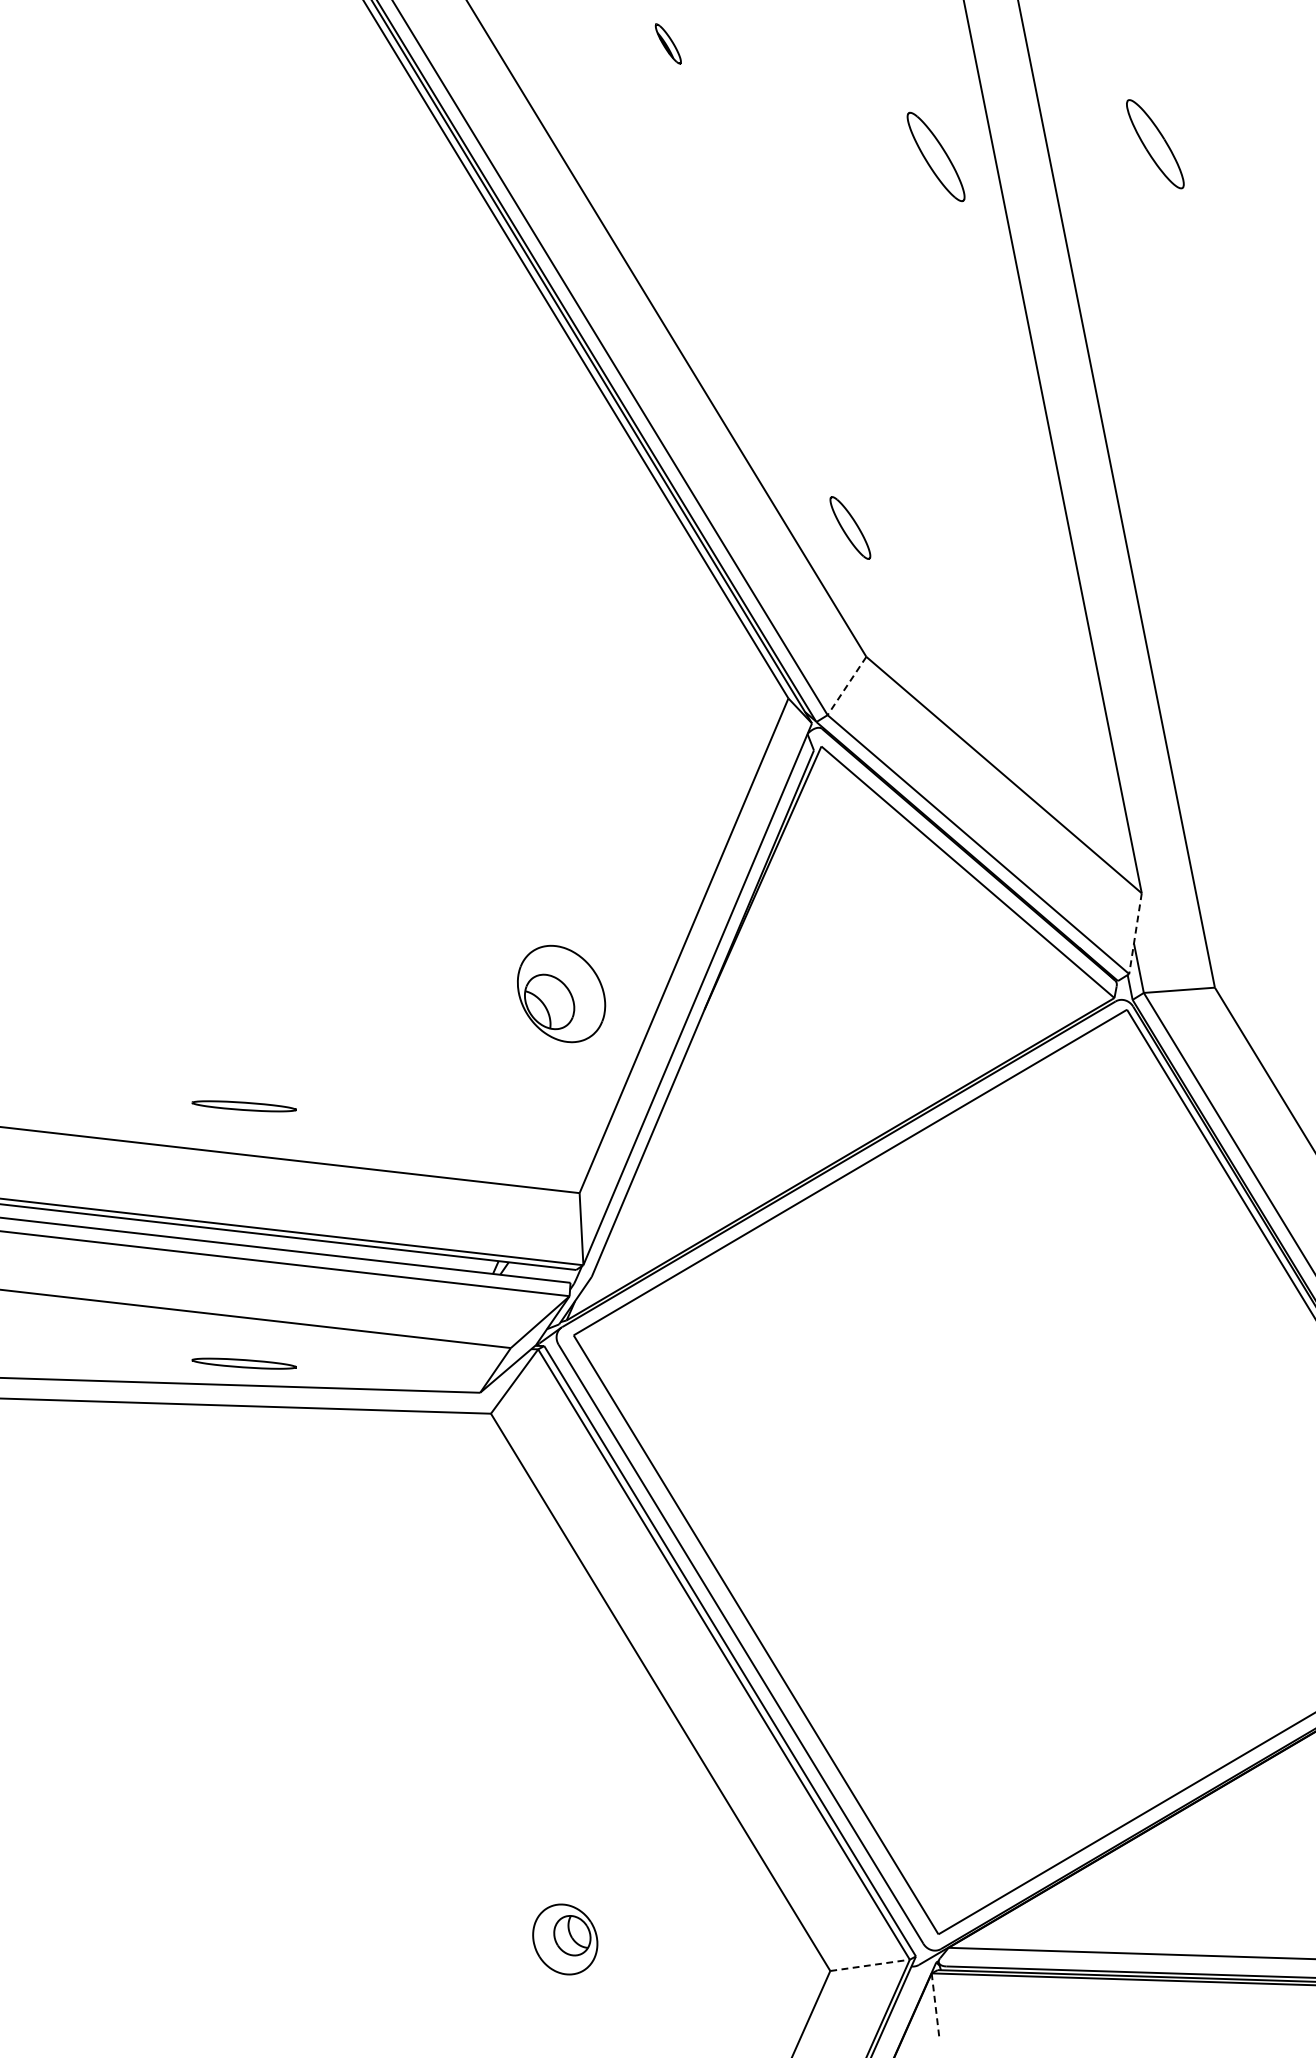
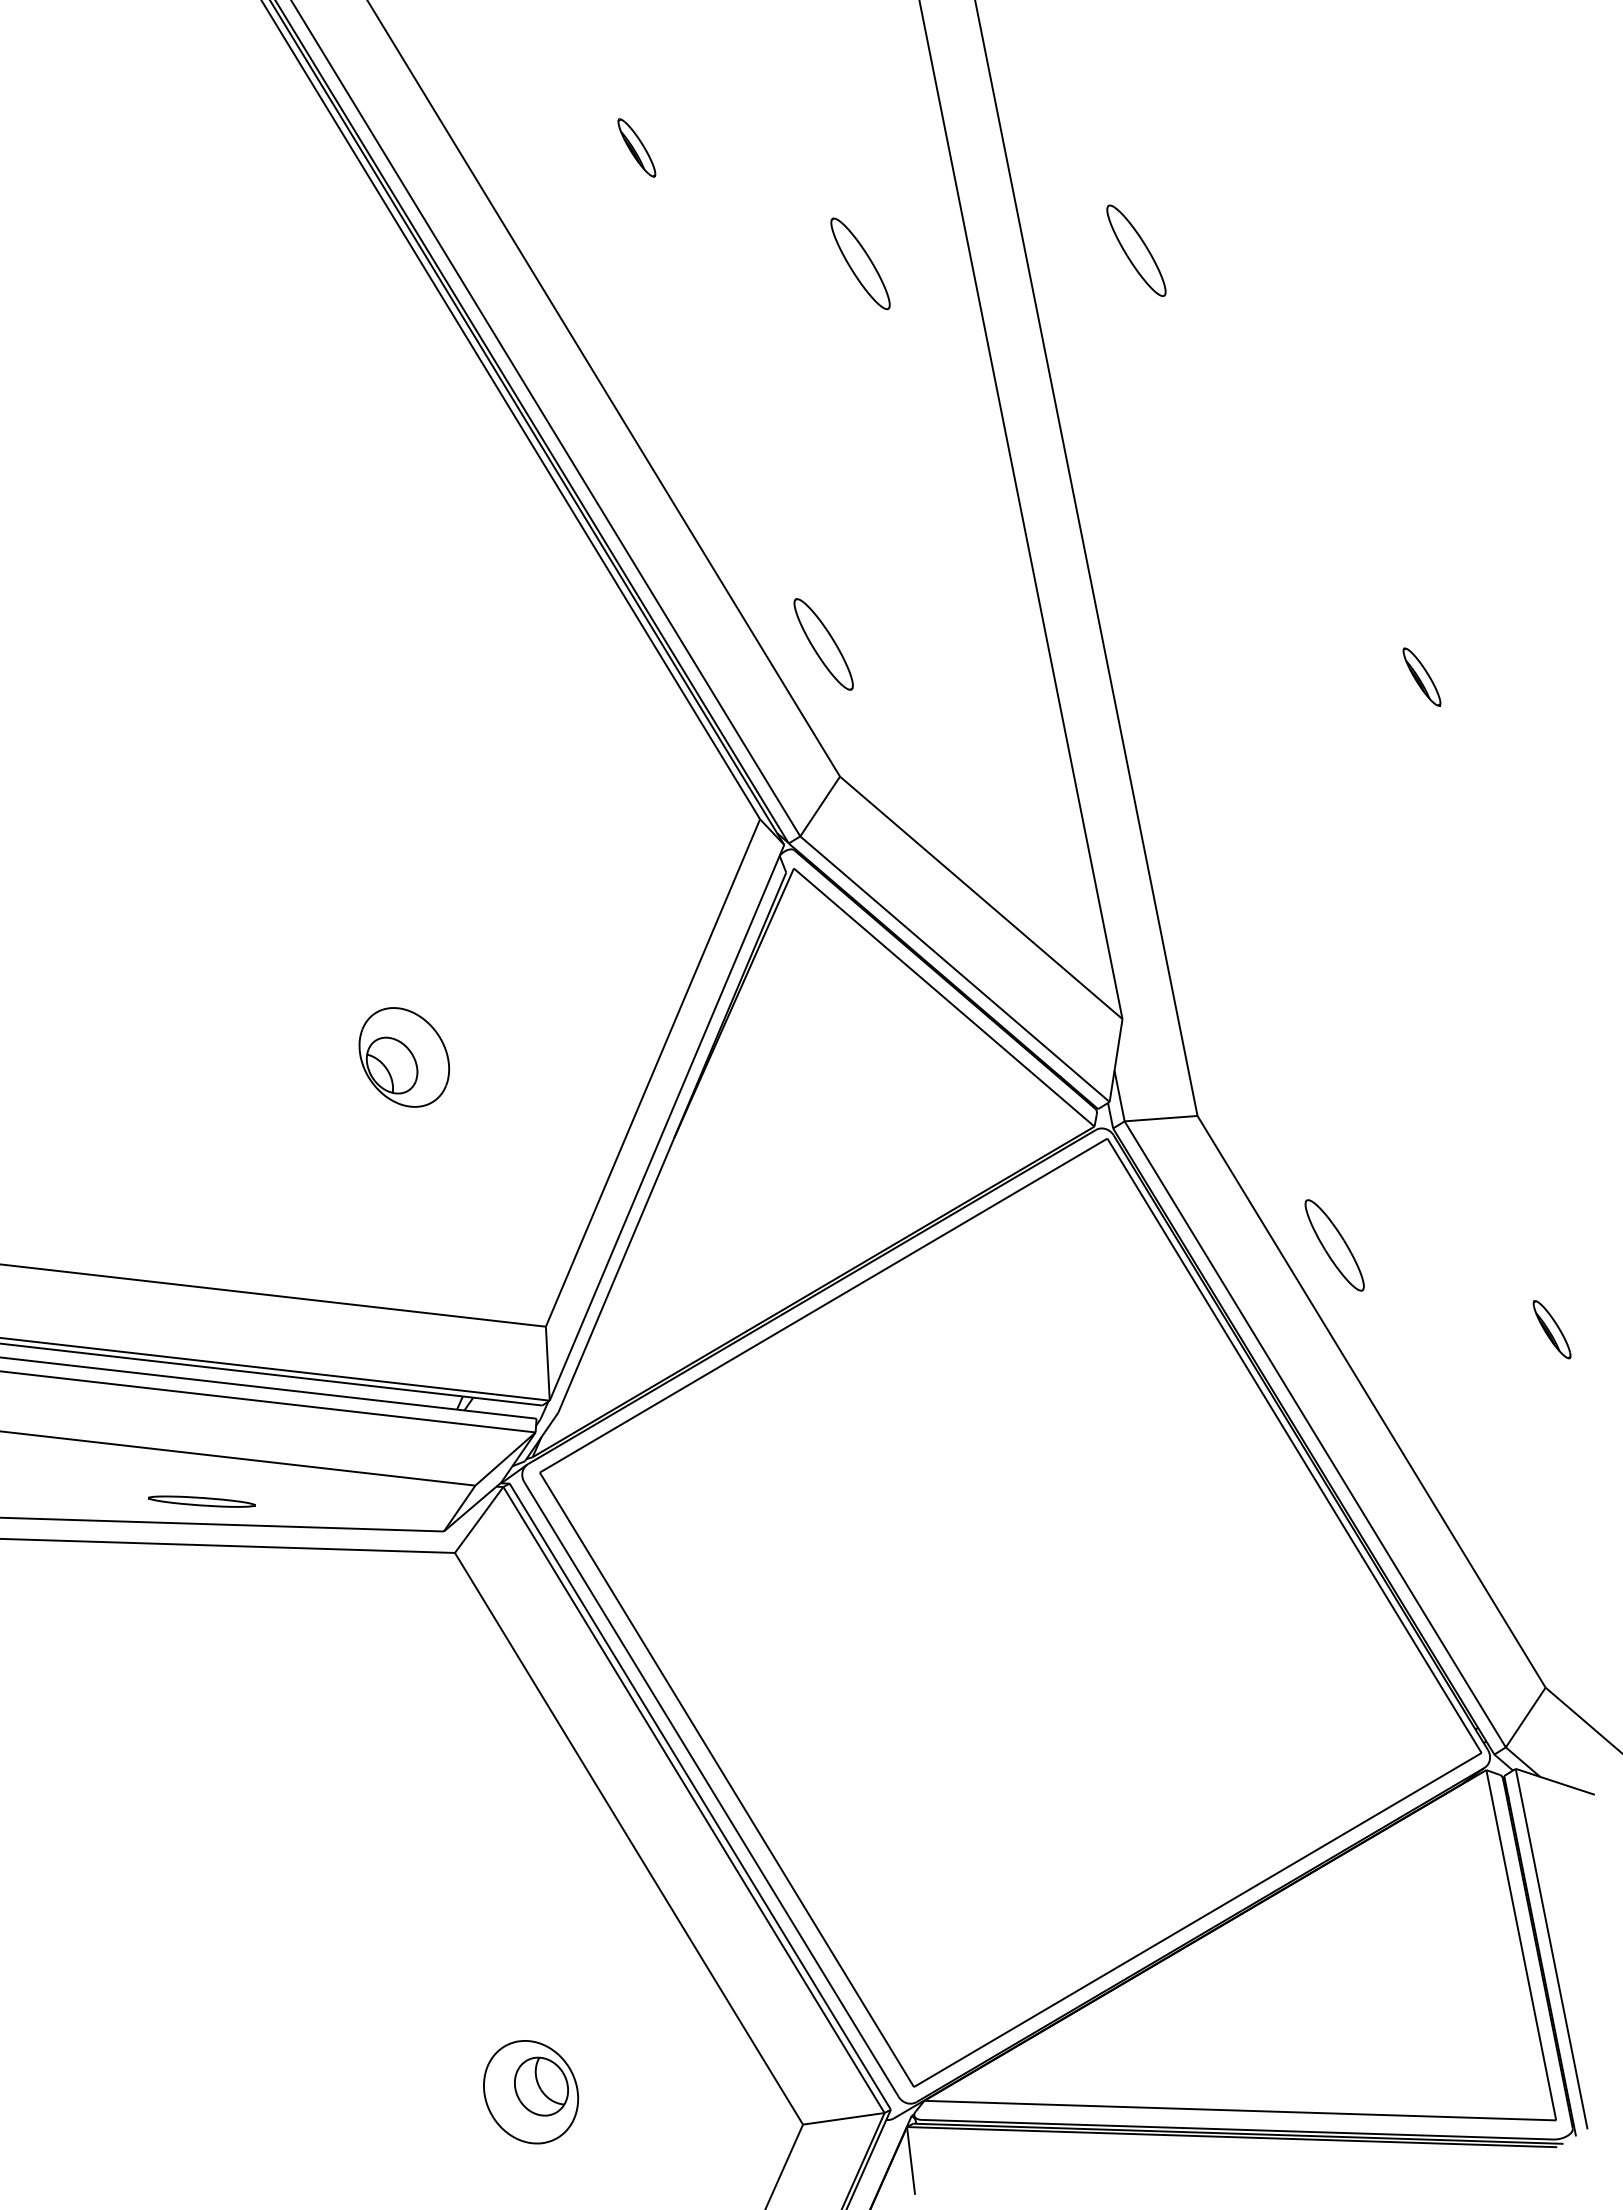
part: (667, 43) -> (636, 147), size x1.43
part: (936, 156) -> (860, 263), moved
part: (850, 528) -> (823, 644), size x1.43
line: (847, 685) -> (820, 806), dashed -> solid
line: (1135, 933) -> (1116, 1060), dashed -> solid
part: (561, 994) -> (404, 1057), moved
part: (243, 1106) -> (201, 1237), removed
part: (565, 1939) -> (531, 2092), size x1.43
line: (870, 1965) -> (844, 2118), dashed -> solid
line: (936, 2006) -> (911, 2161), dashed -> solid

